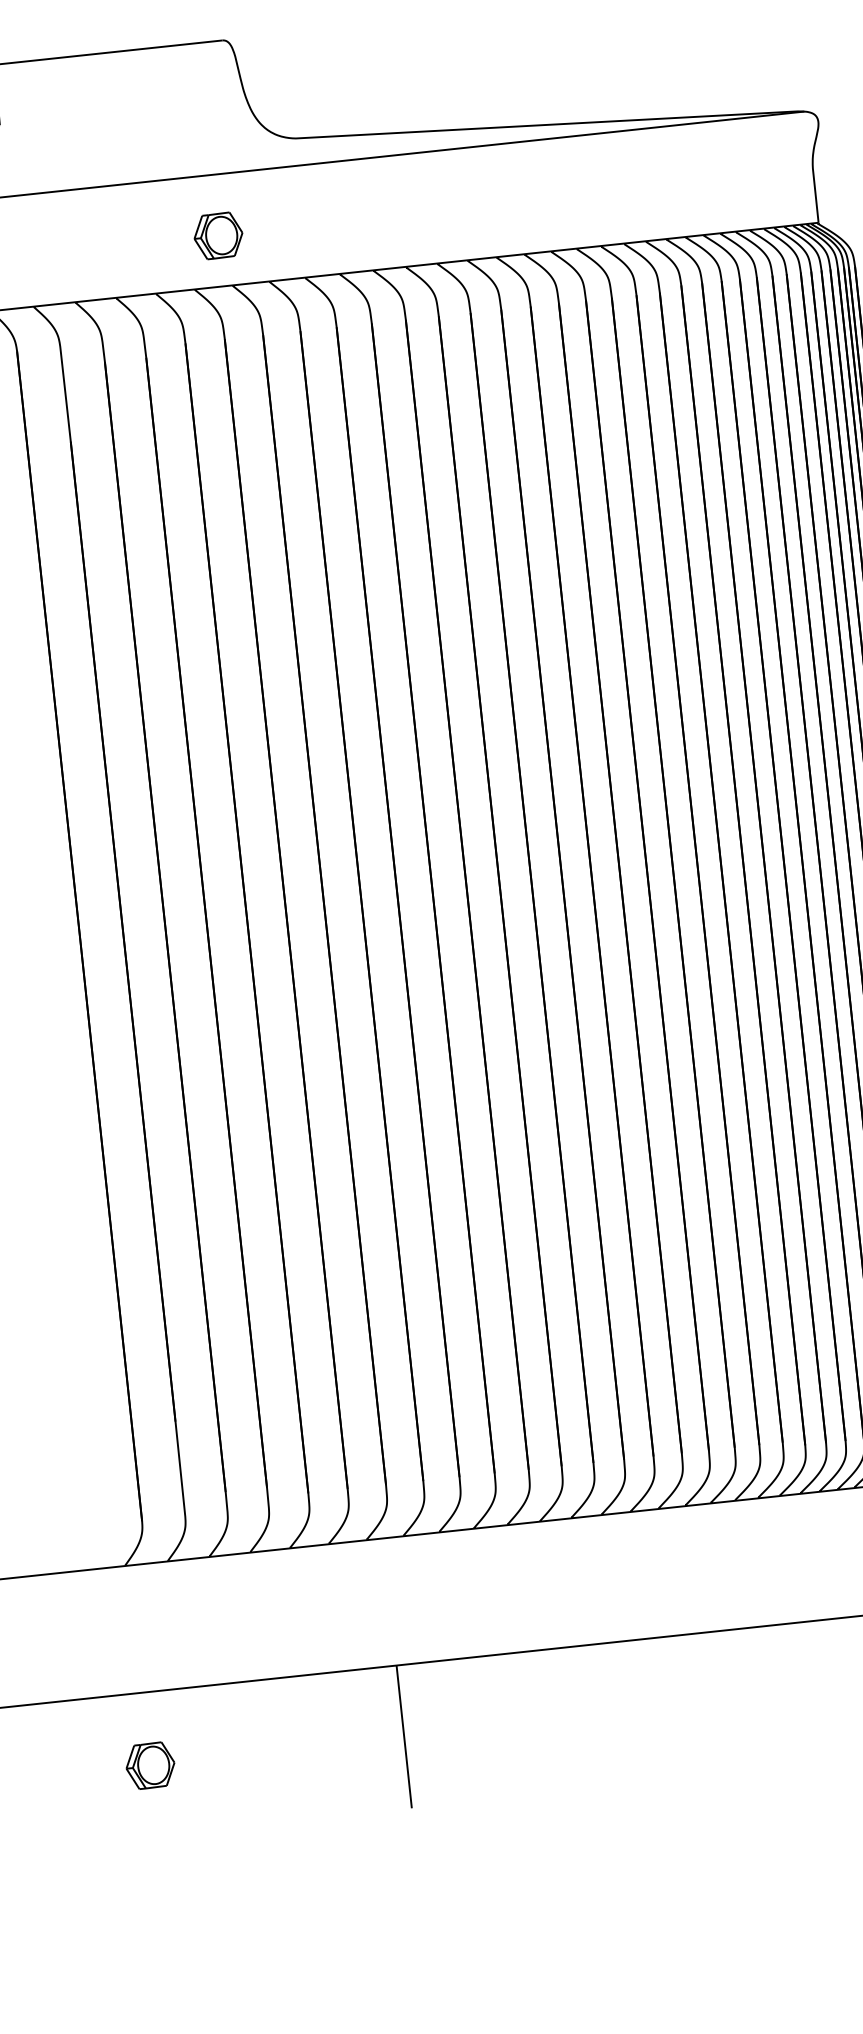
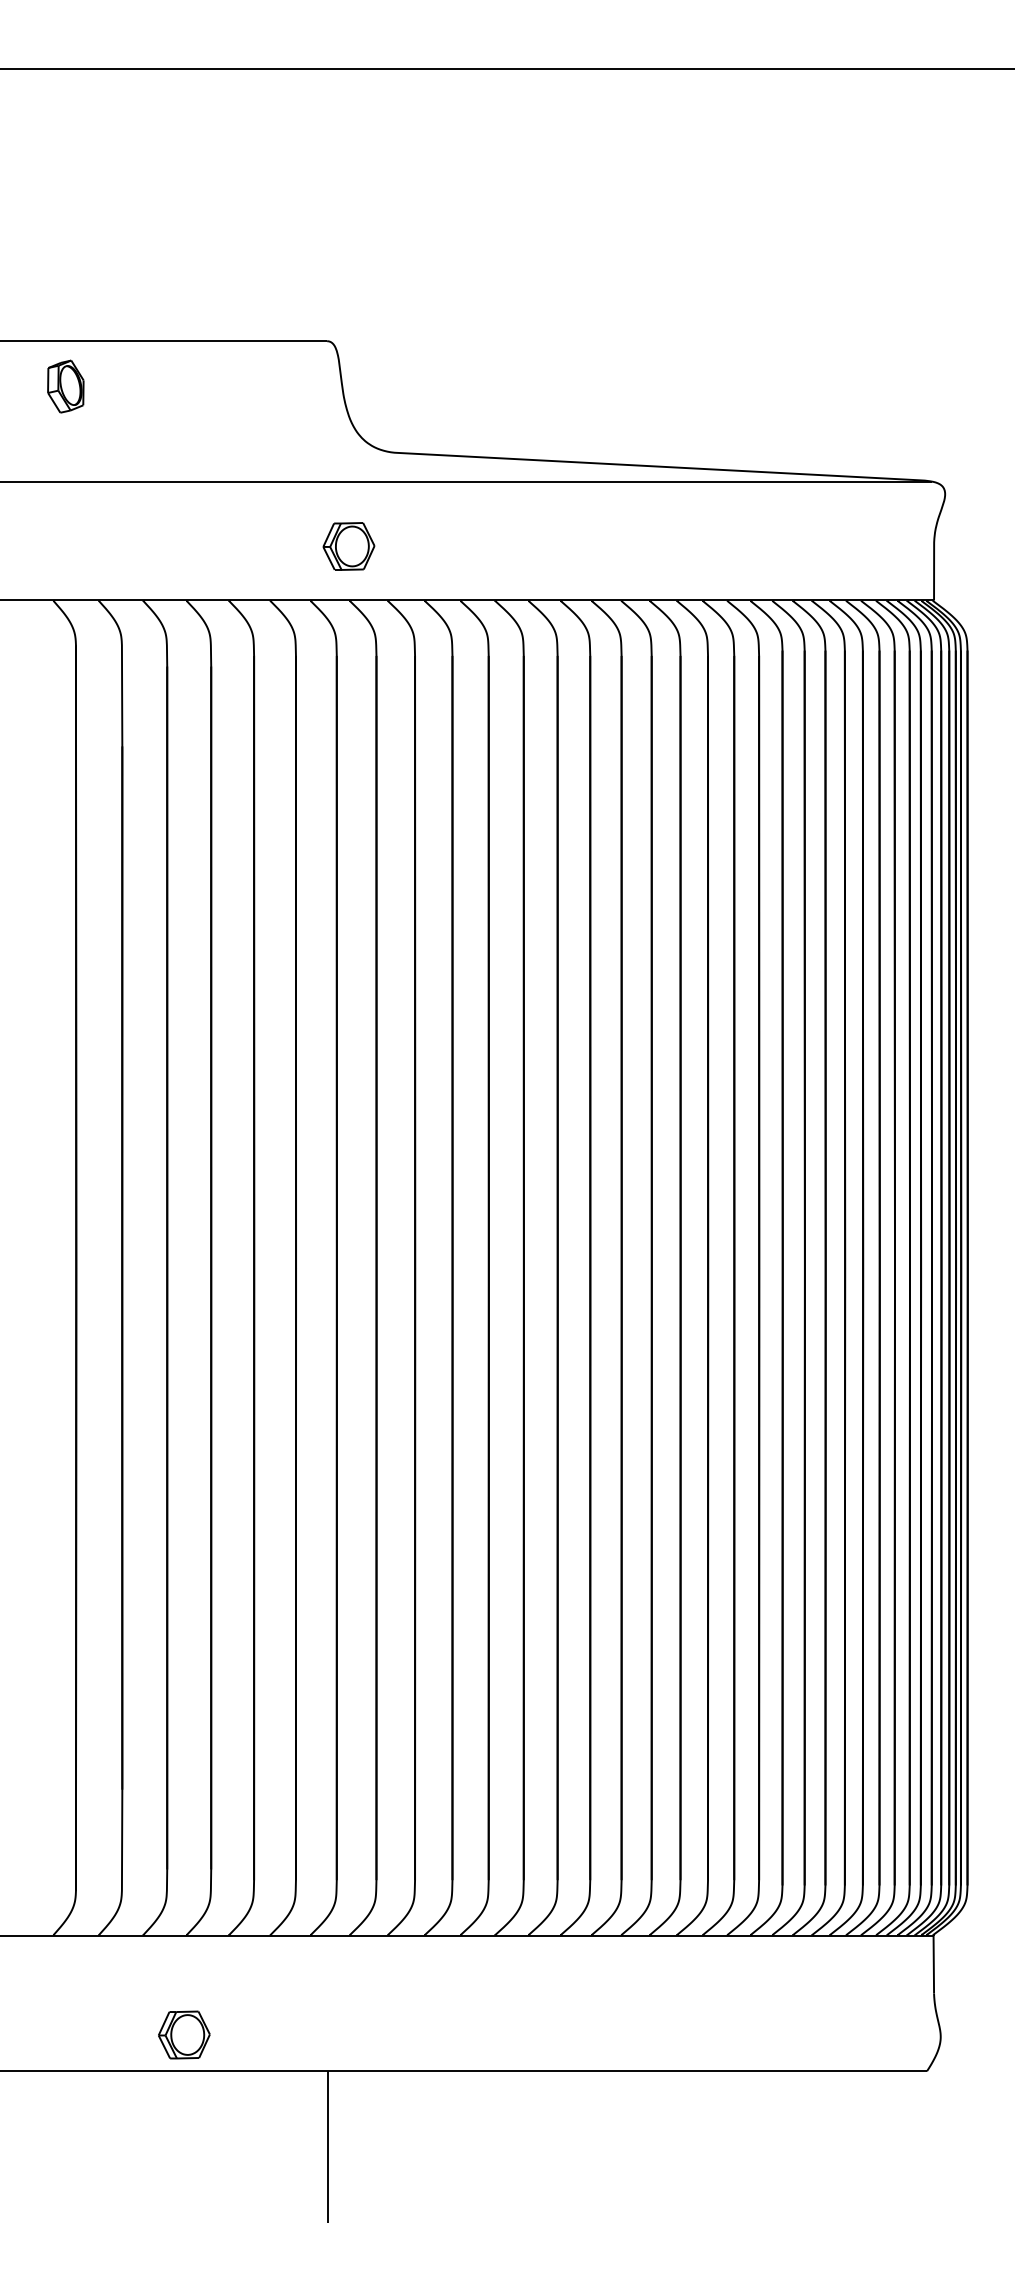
part: (218, 235) -> (348, 546), moved
part: (150, 1765) -> (184, 2034), moved

